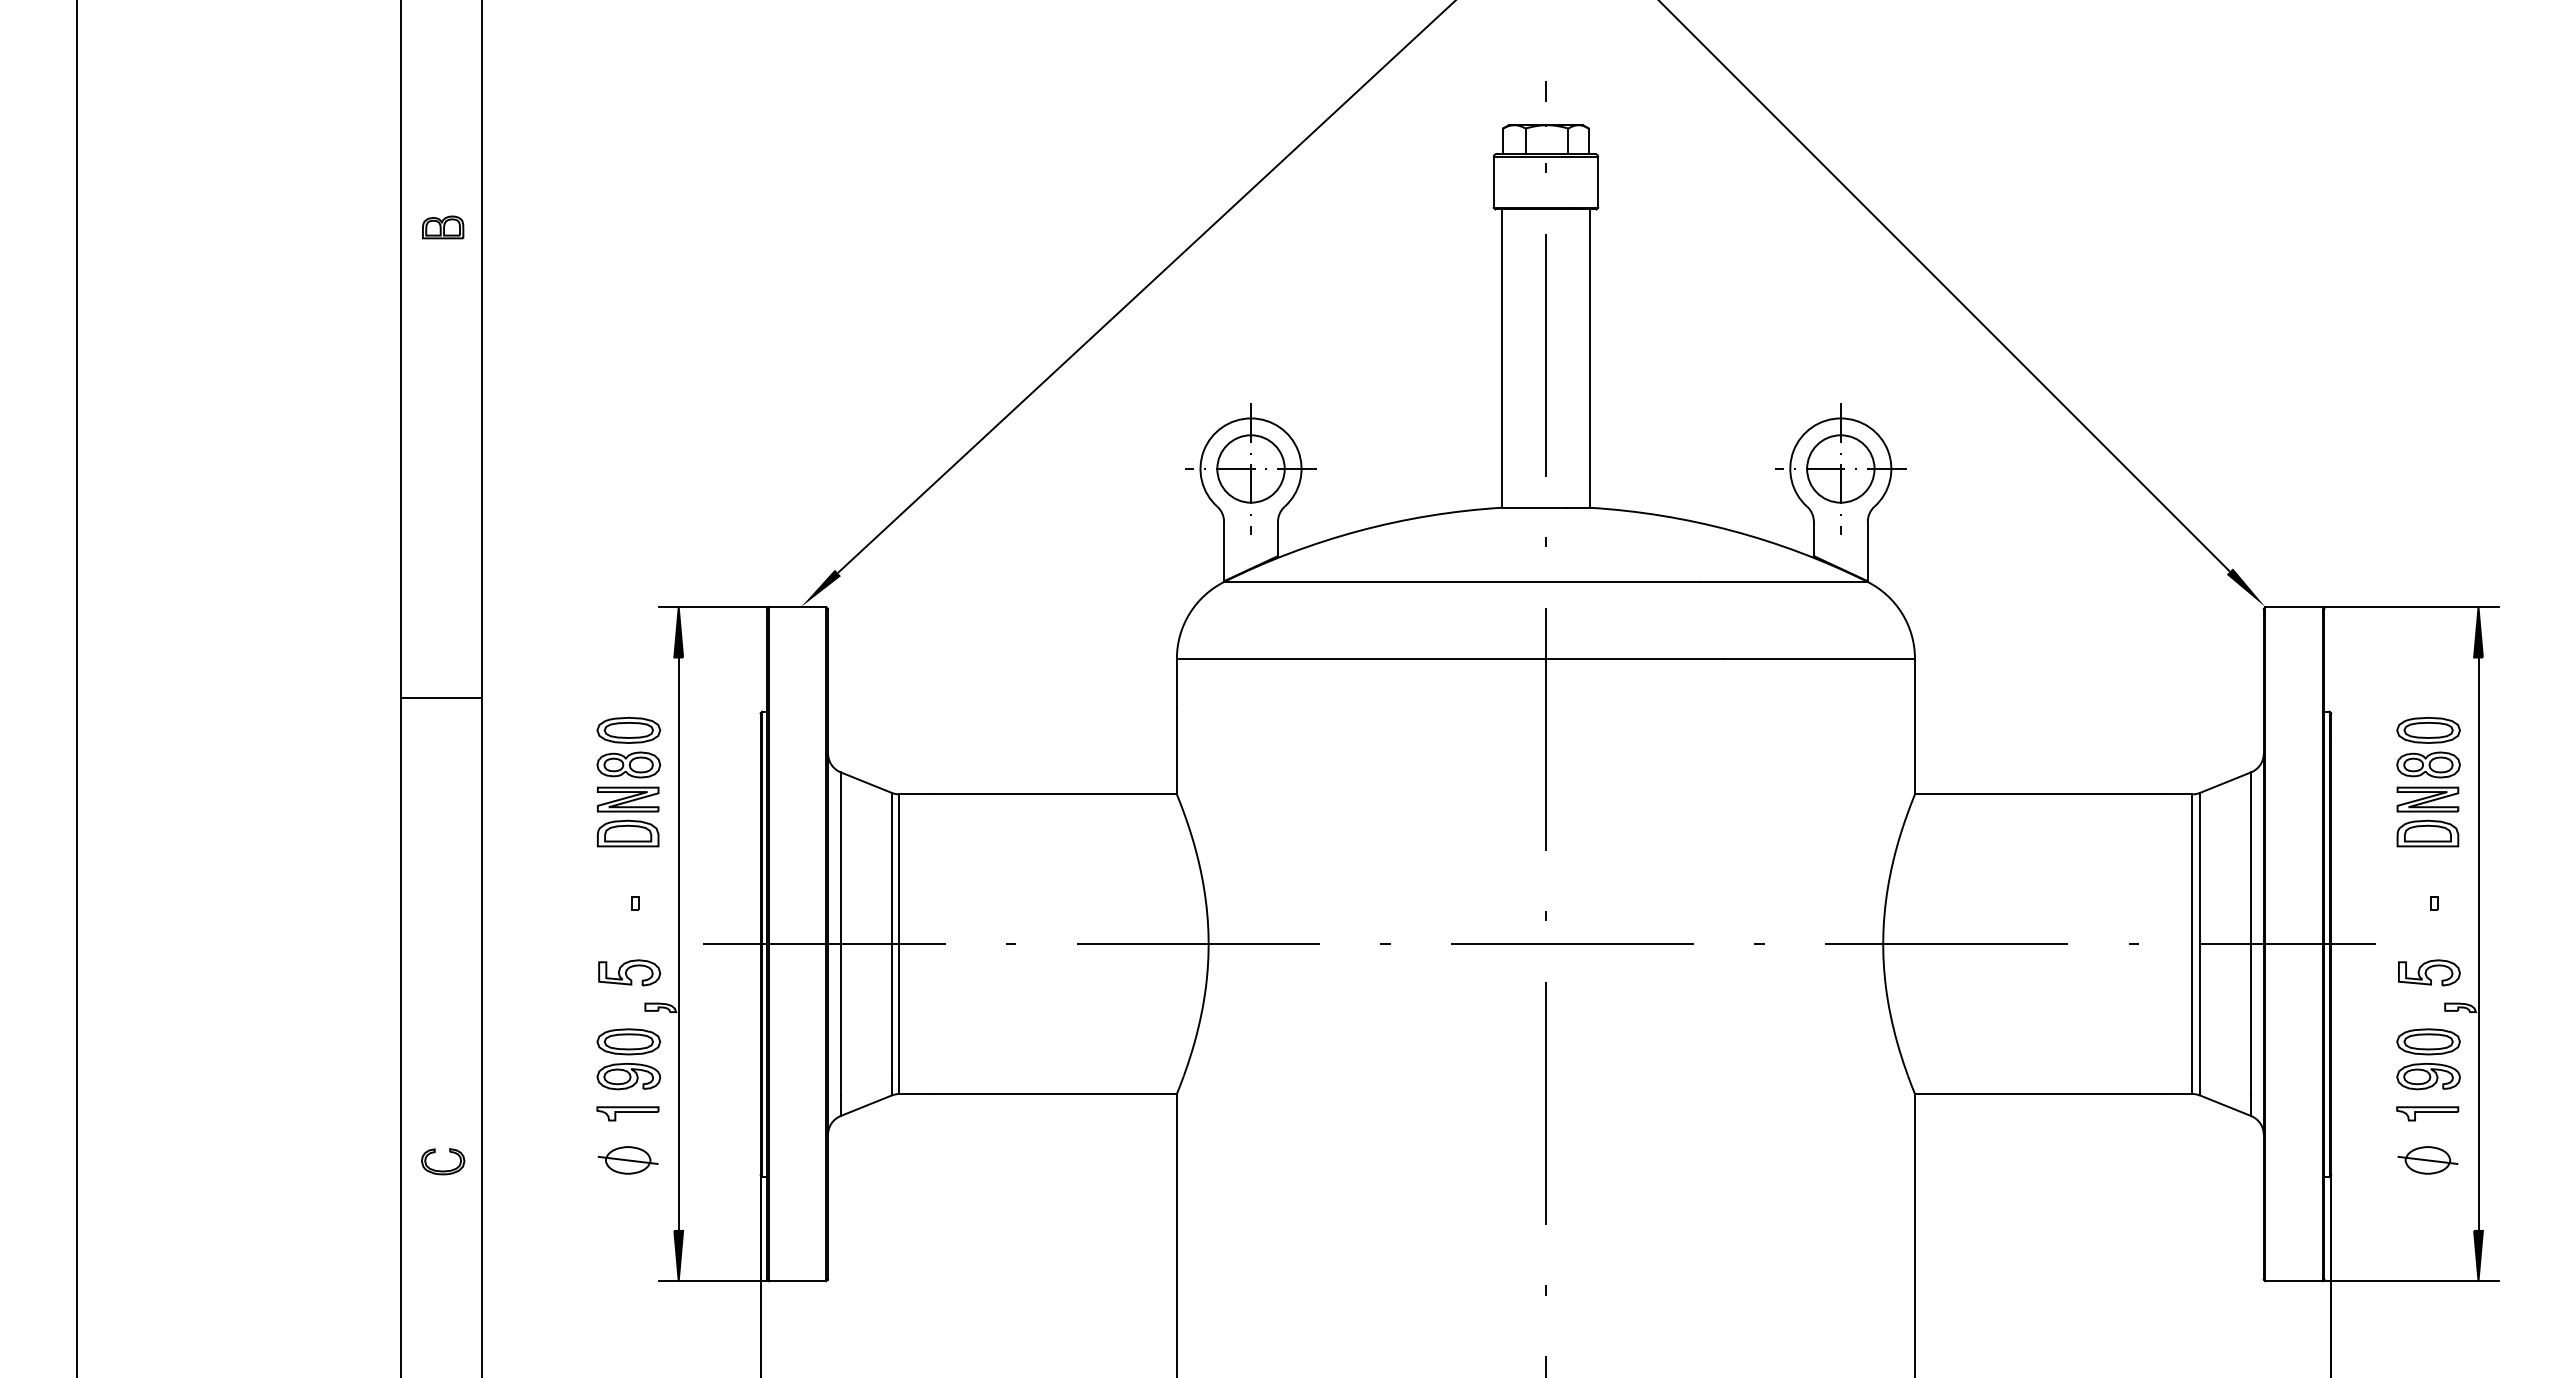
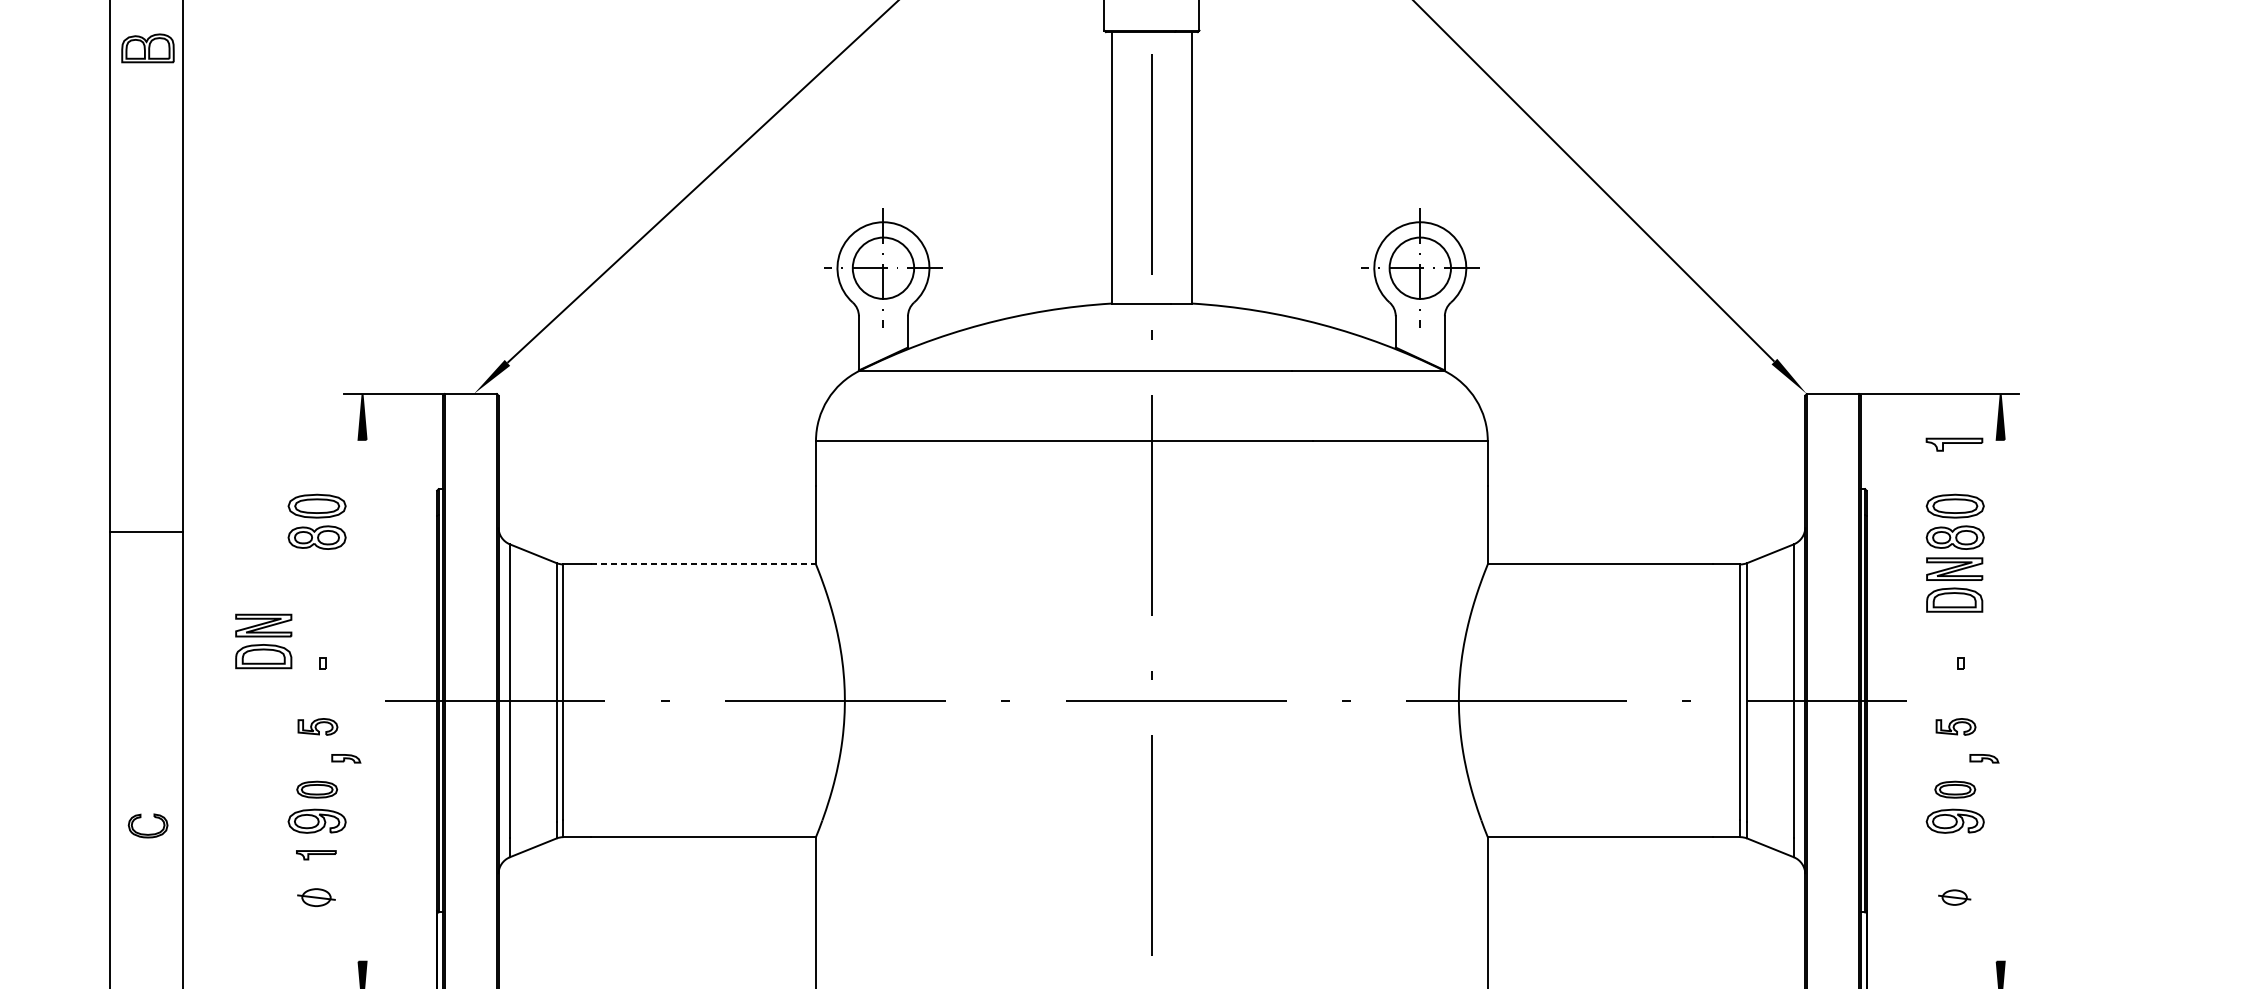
part: (443, 227) -> (148, 48), size x1.4
line: (440, 698) -> (145, 532), moved
line: (1053, 794) -> (703, 564), solid -> dashed
part: (628, 816) -> (264, 641), moved
line: (678, 943) -> (362, 700), removed
line: (2478, 943) -> (2000, 700), removed
part: (629, 972) -> (317, 726), size x0.7
part: (2429, 972) -> (1956, 726), size x0.7
part: (628, 1041) -> (316, 789), size x0.7
part: (2428, 1041) -> (1955, 789), size x0.7
part: (627, 1113) -> (315, 854), size x0.7
part: (2427, 1113) -> (1954, 444), moved
part: (627, 1160) -> (315, 897), size x0.7
part: (2427, 1160) -> (1954, 897), size x0.6
part: (443, 1170) -> (148, 833), moved

